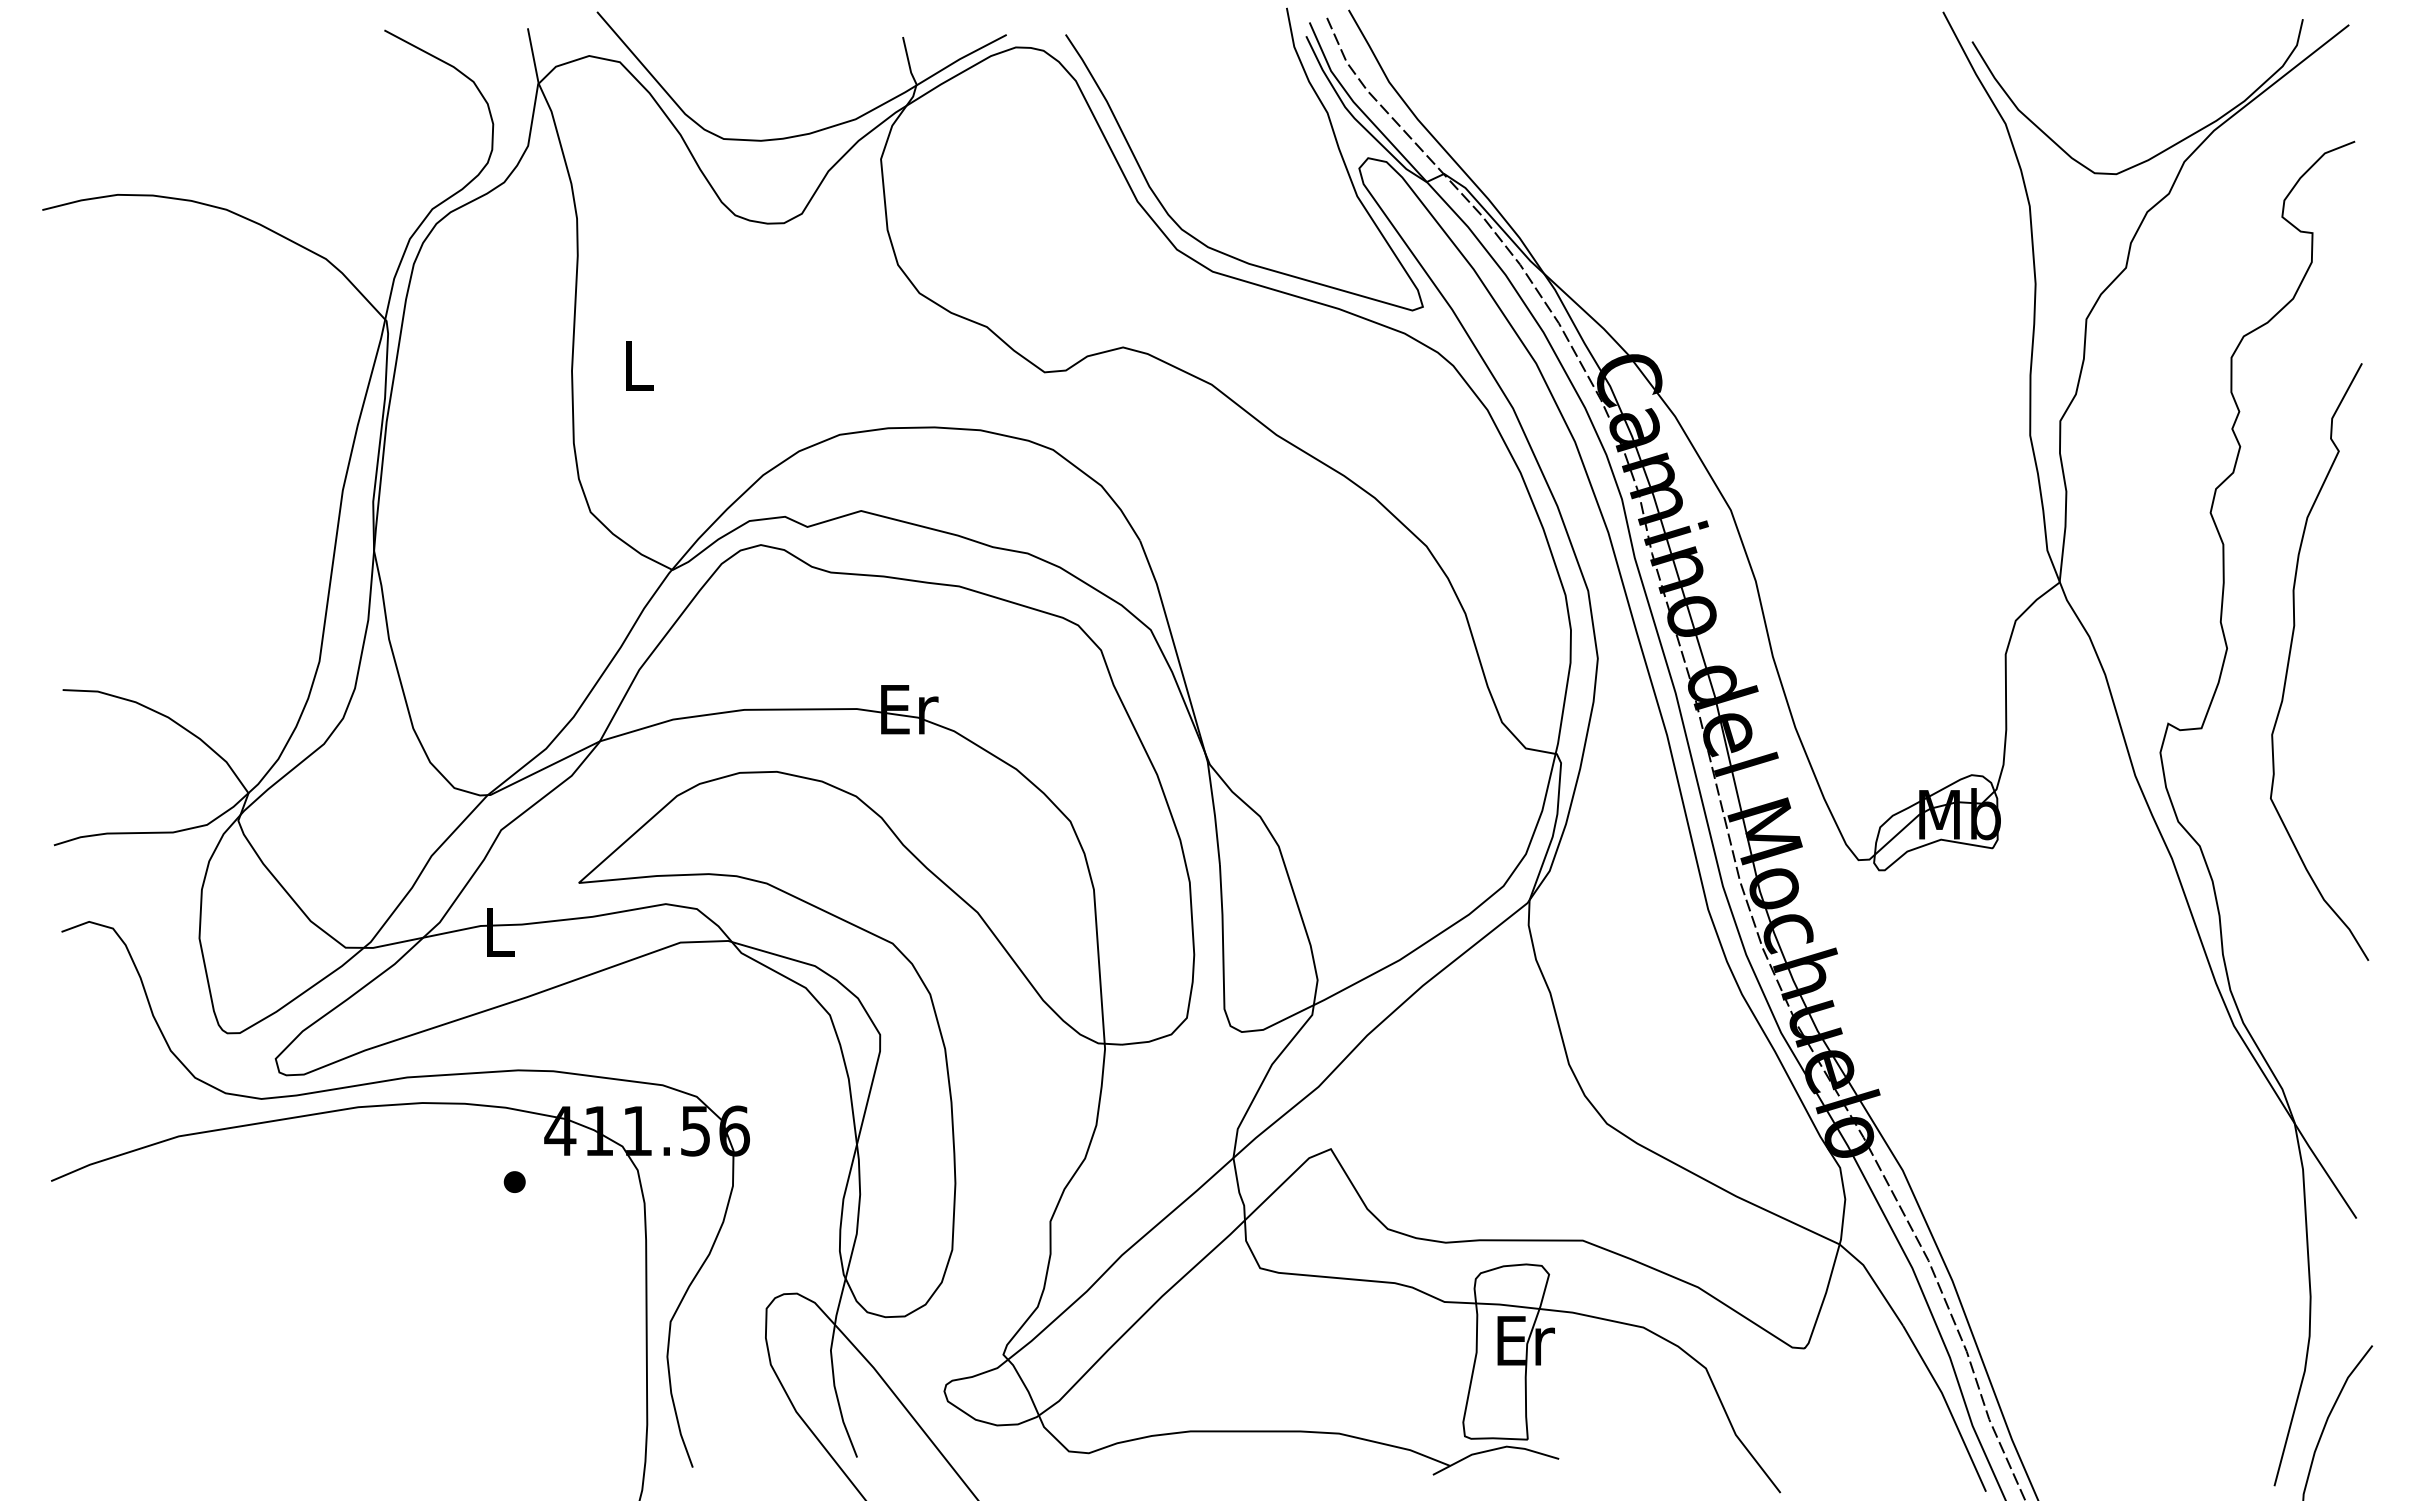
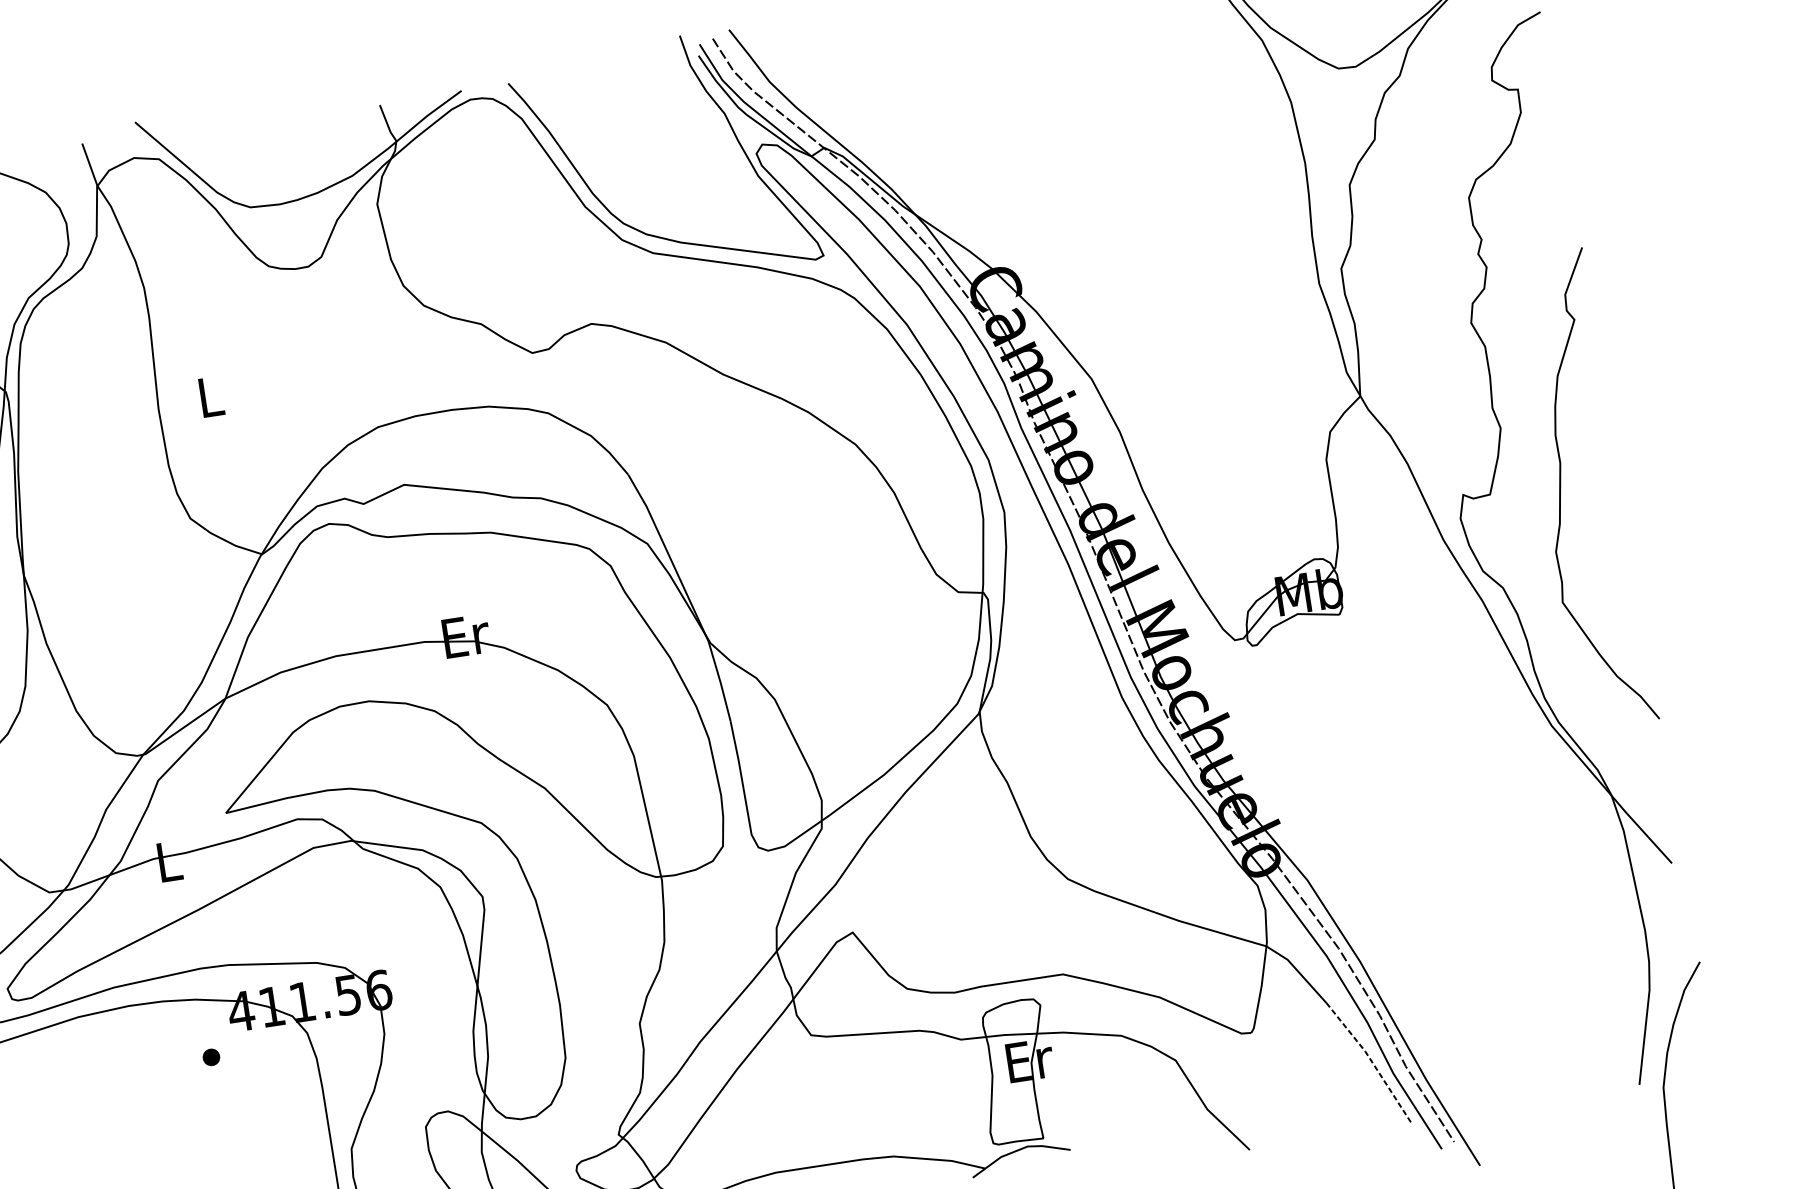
curve: (2290, 657) -> (1561, 488), moved
line: (1947, 1406) -> (1371, 1061), solid -> dashed

